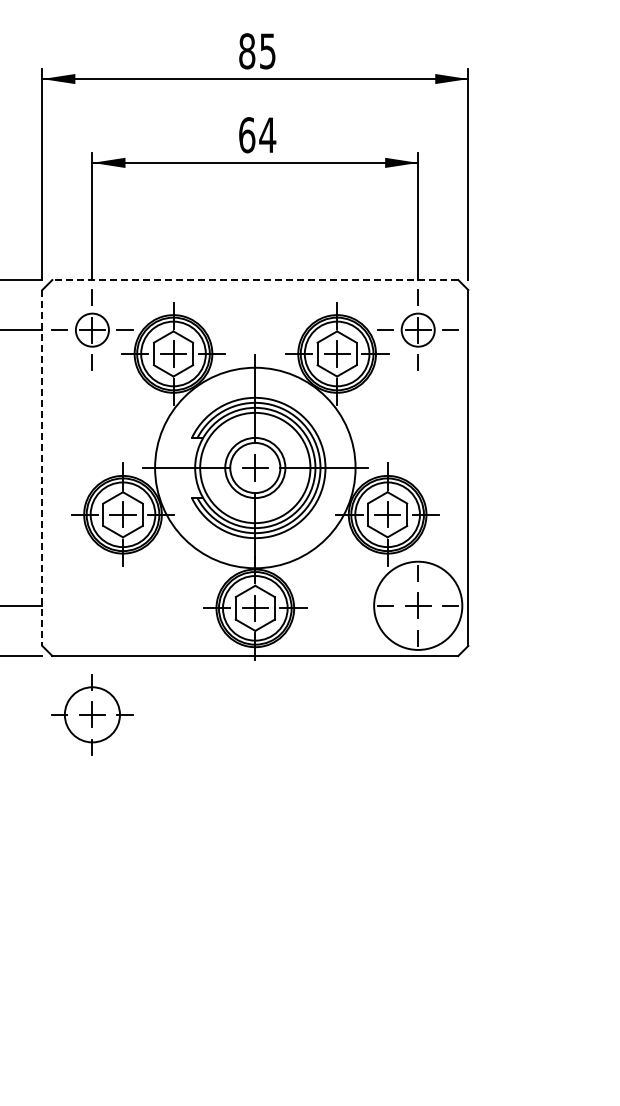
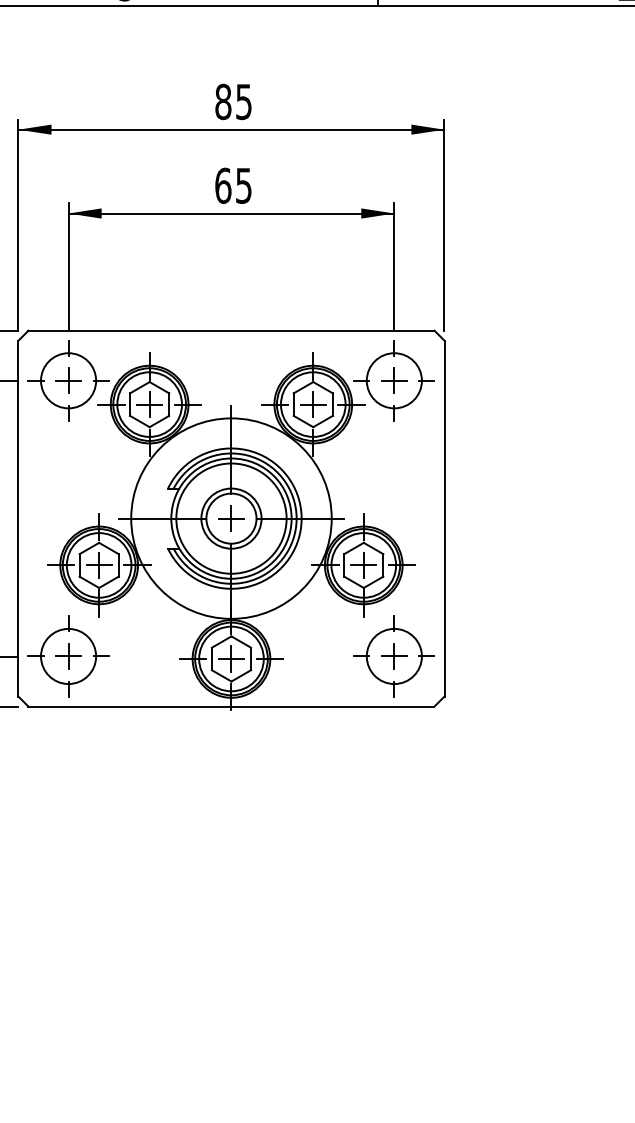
text: (267, 134) -> (243, 185), 64 -> 65
line: (255, 279) -> (231, 330), dashed -> solid
circle: (92, 329) -> (68, 380), size x1.67
circle: (417, 329) -> (393, 380), size x1.67
line: (42, 467) -> (18, 518), dashed -> solid
circle: (417, 605) -> (393, 656), size x0.62
part: (92, 714) -> (68, 656), moved

